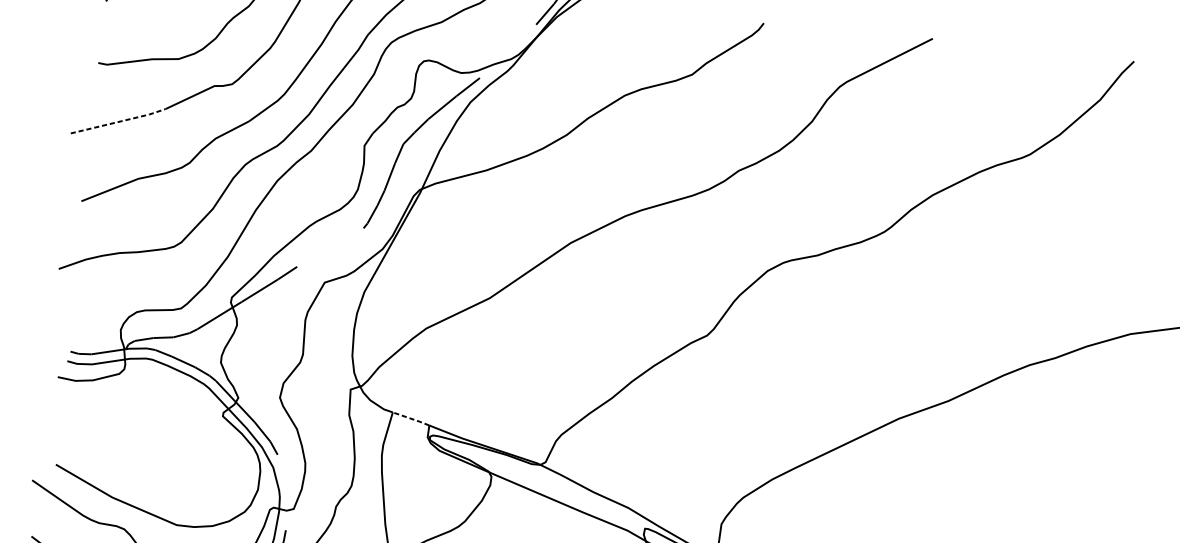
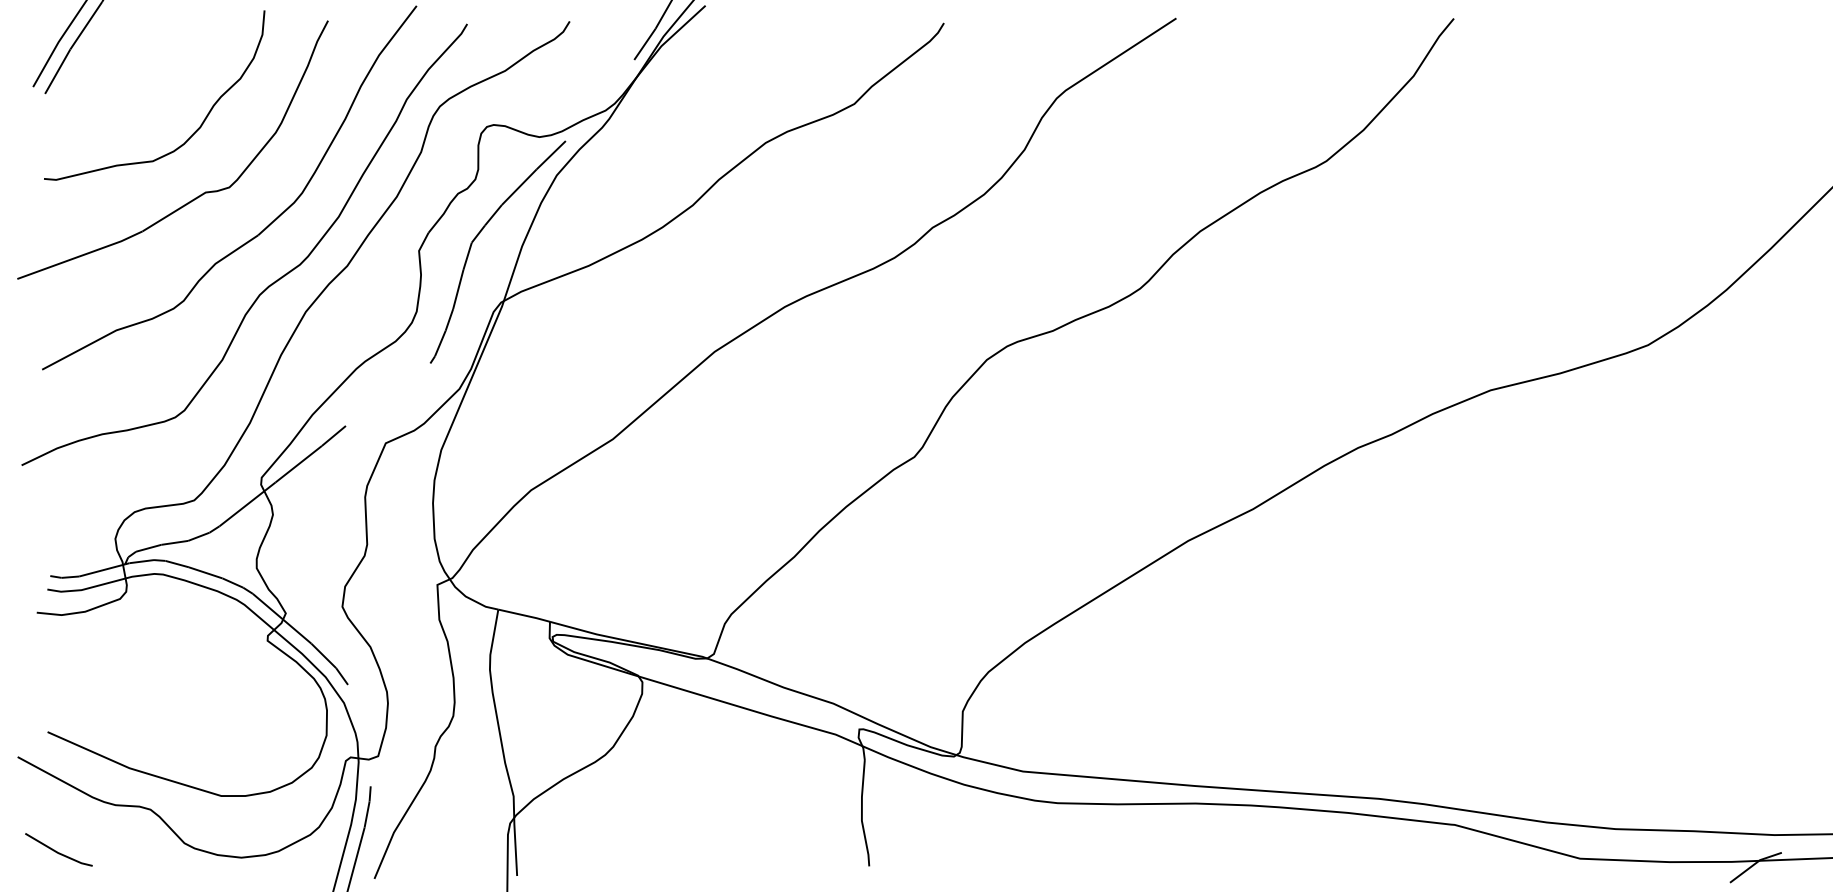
line: (119, 121) -> (81, 255), dashed -> solid
line: (411, 418) -> (524, 615), dashed -> solid

